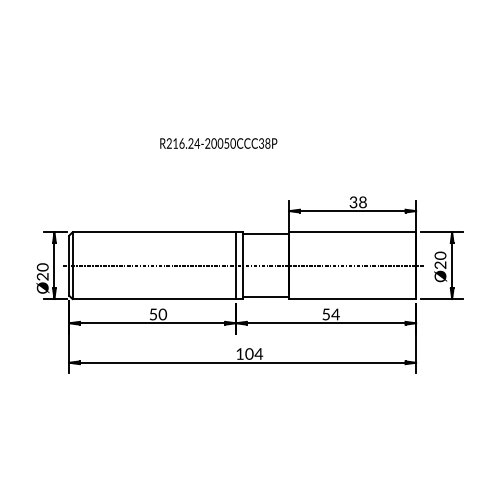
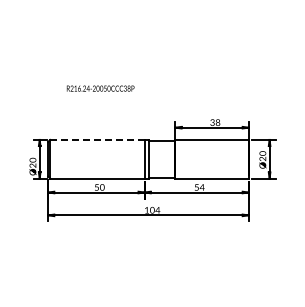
text: (218, 143) -> (100, 88), moved
line: (154, 231) -> (97, 139), solid -> dashed
line: (242, 266) -> (148, 159), removed

